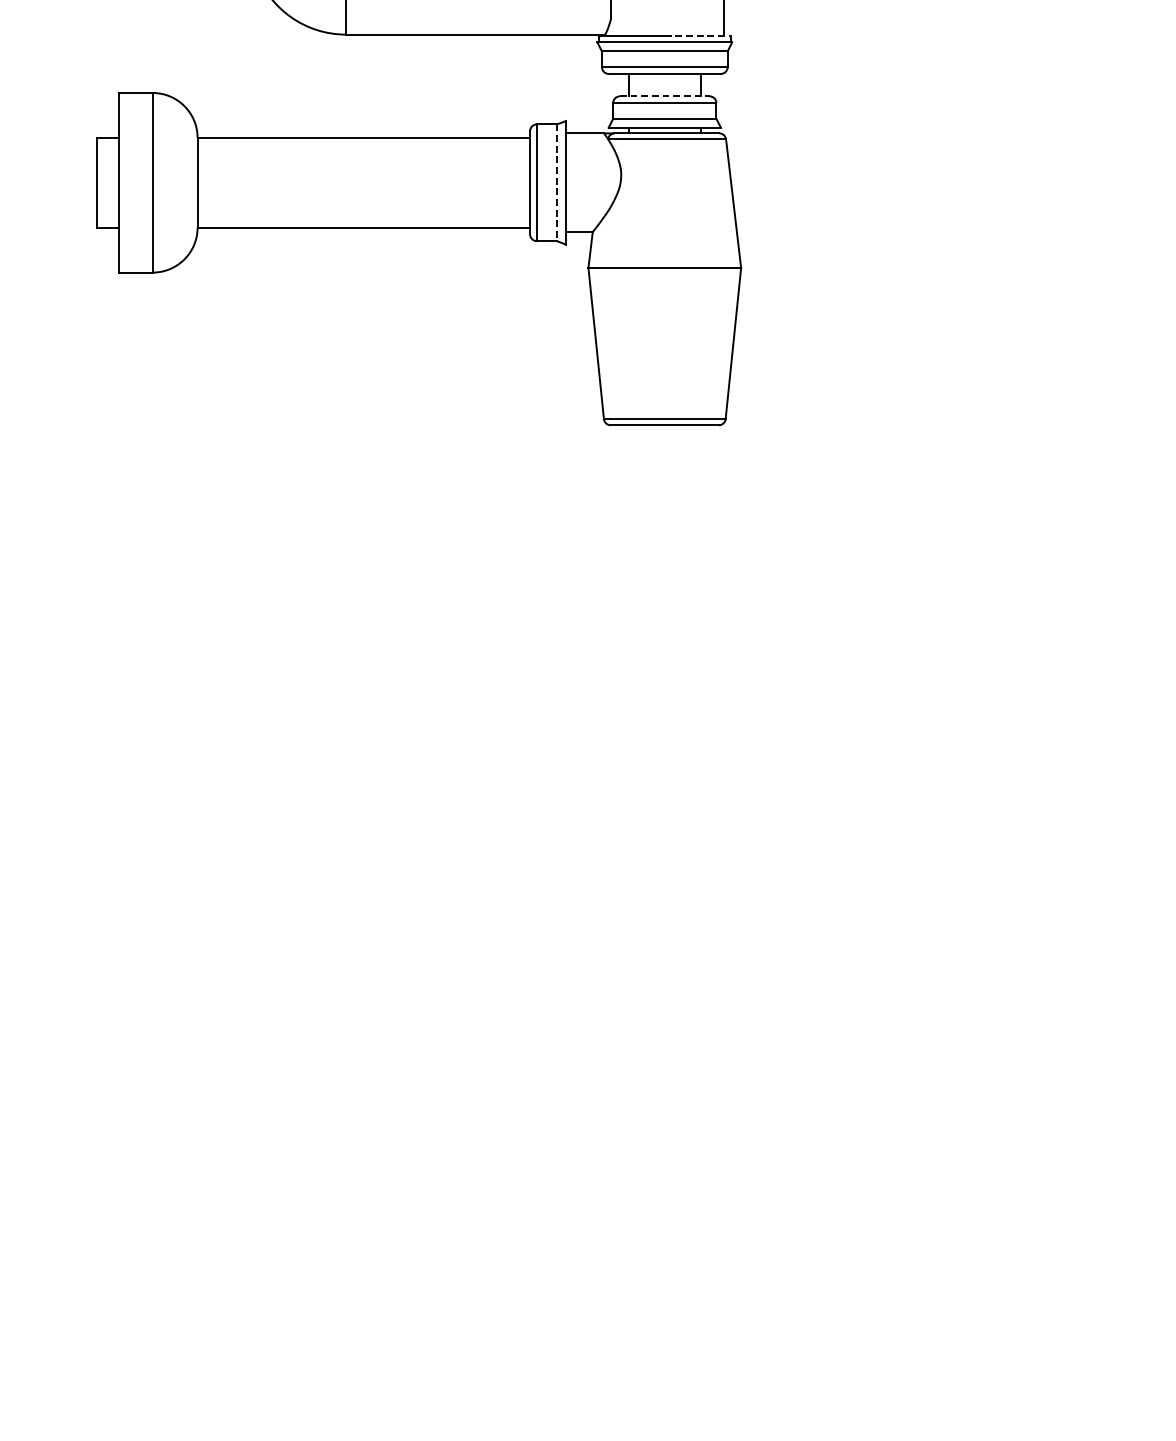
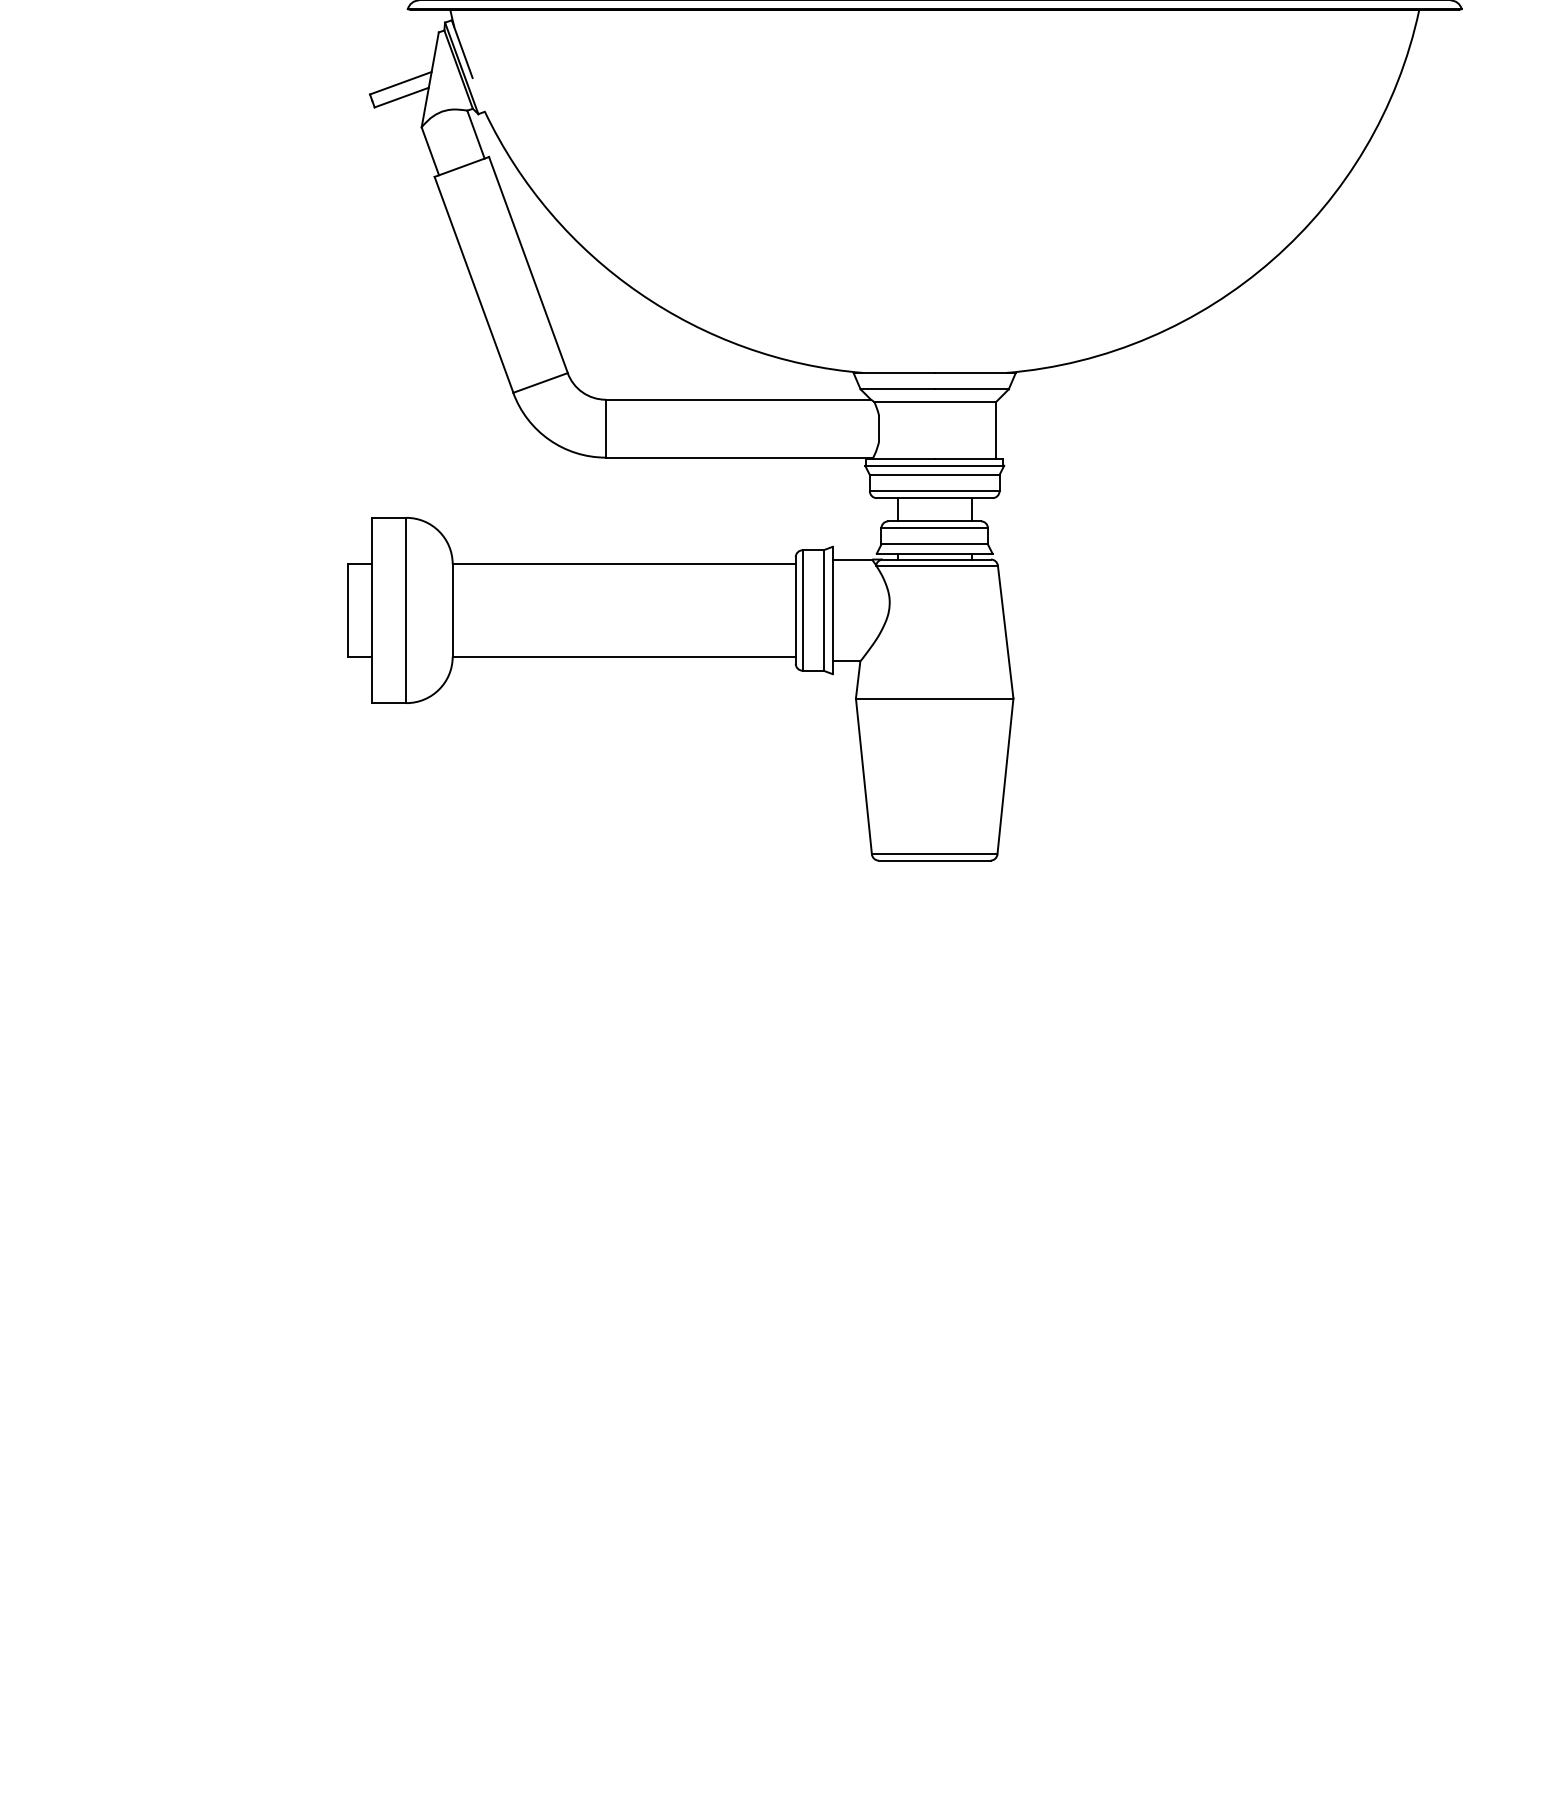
line: (698, 35) -> (969, 458), dashed -> solid
line: (665, 96) -> (935, 521), dashed -> solid
line: (557, 183) -> (823, 611), dashed -> solid

